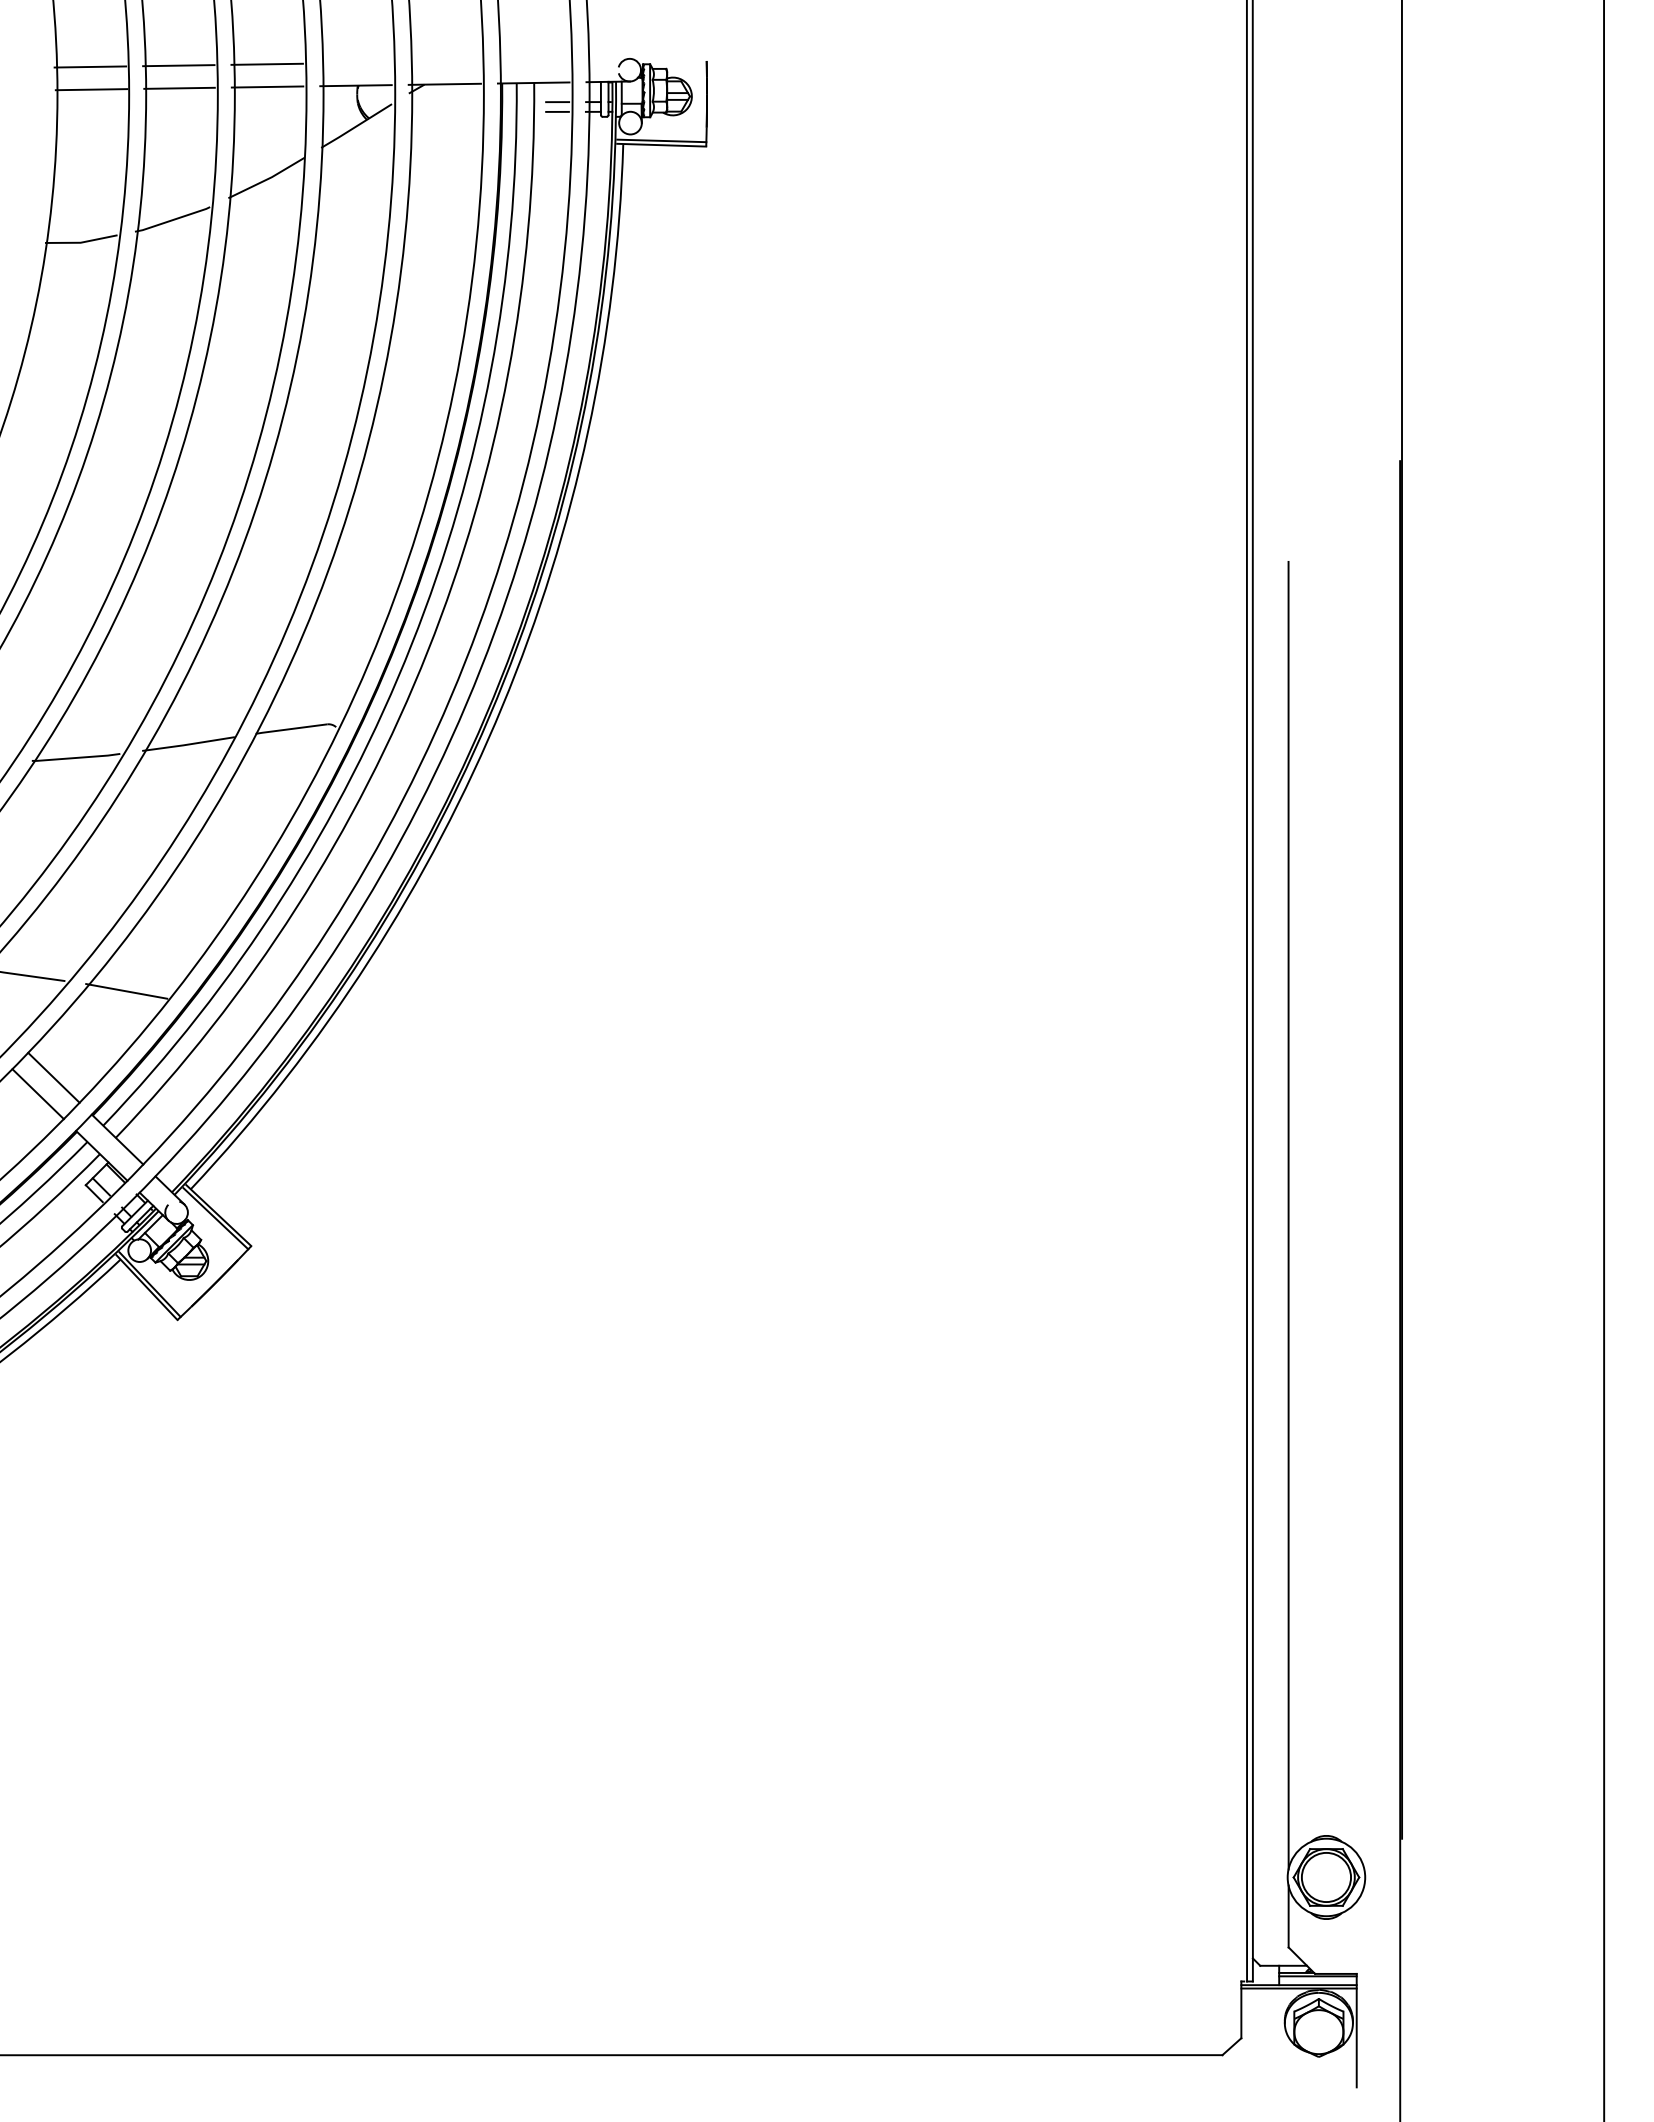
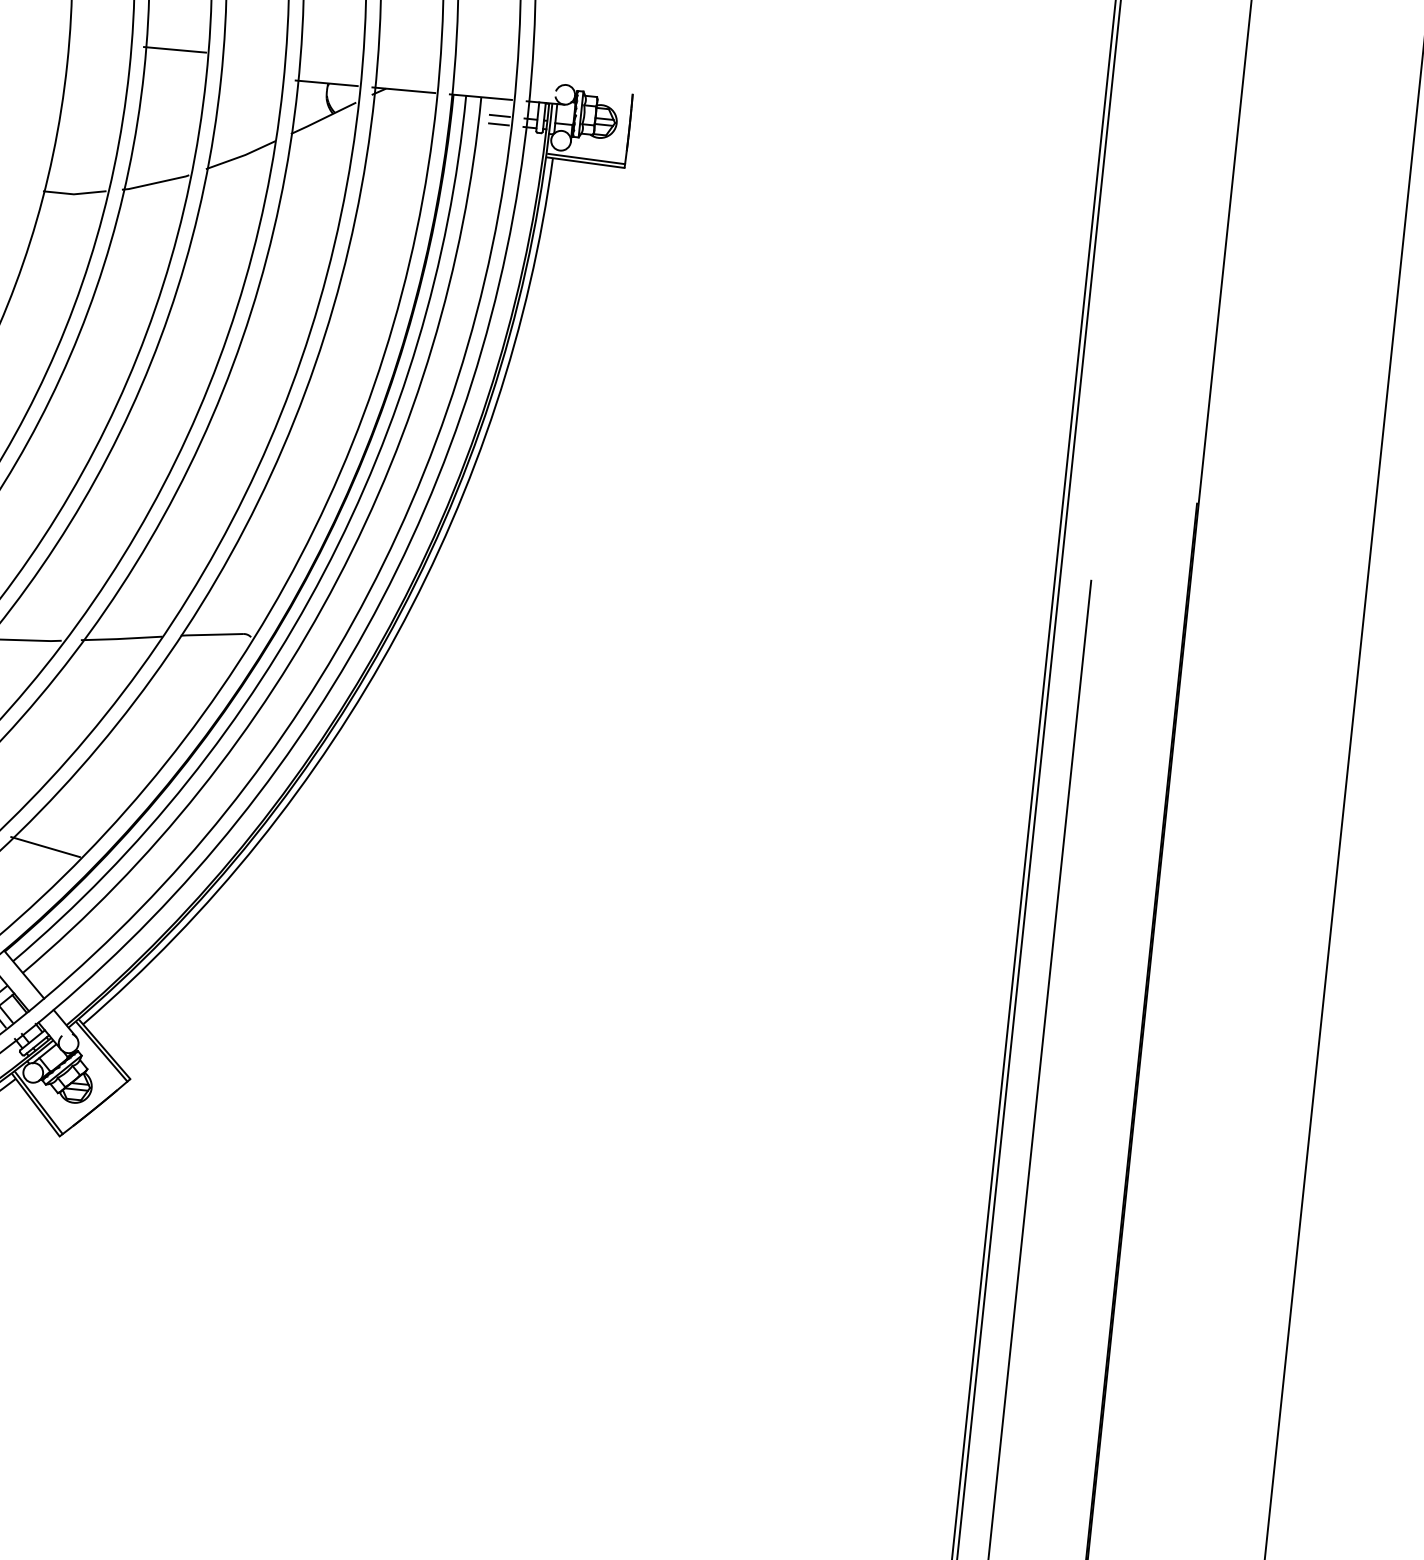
line: (266, 63) -> (251, 55), removed
line: (90, 66) -> (98, 42), removed
line: (267, 86) -> (249, 75), removed
line: (179, 87) -> (173, 68), removed
line: (91, 89) -> (97, 62), removed

